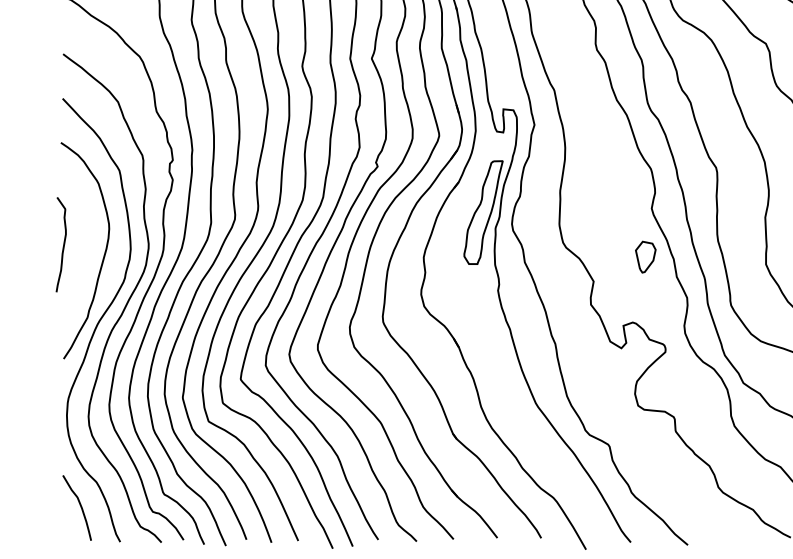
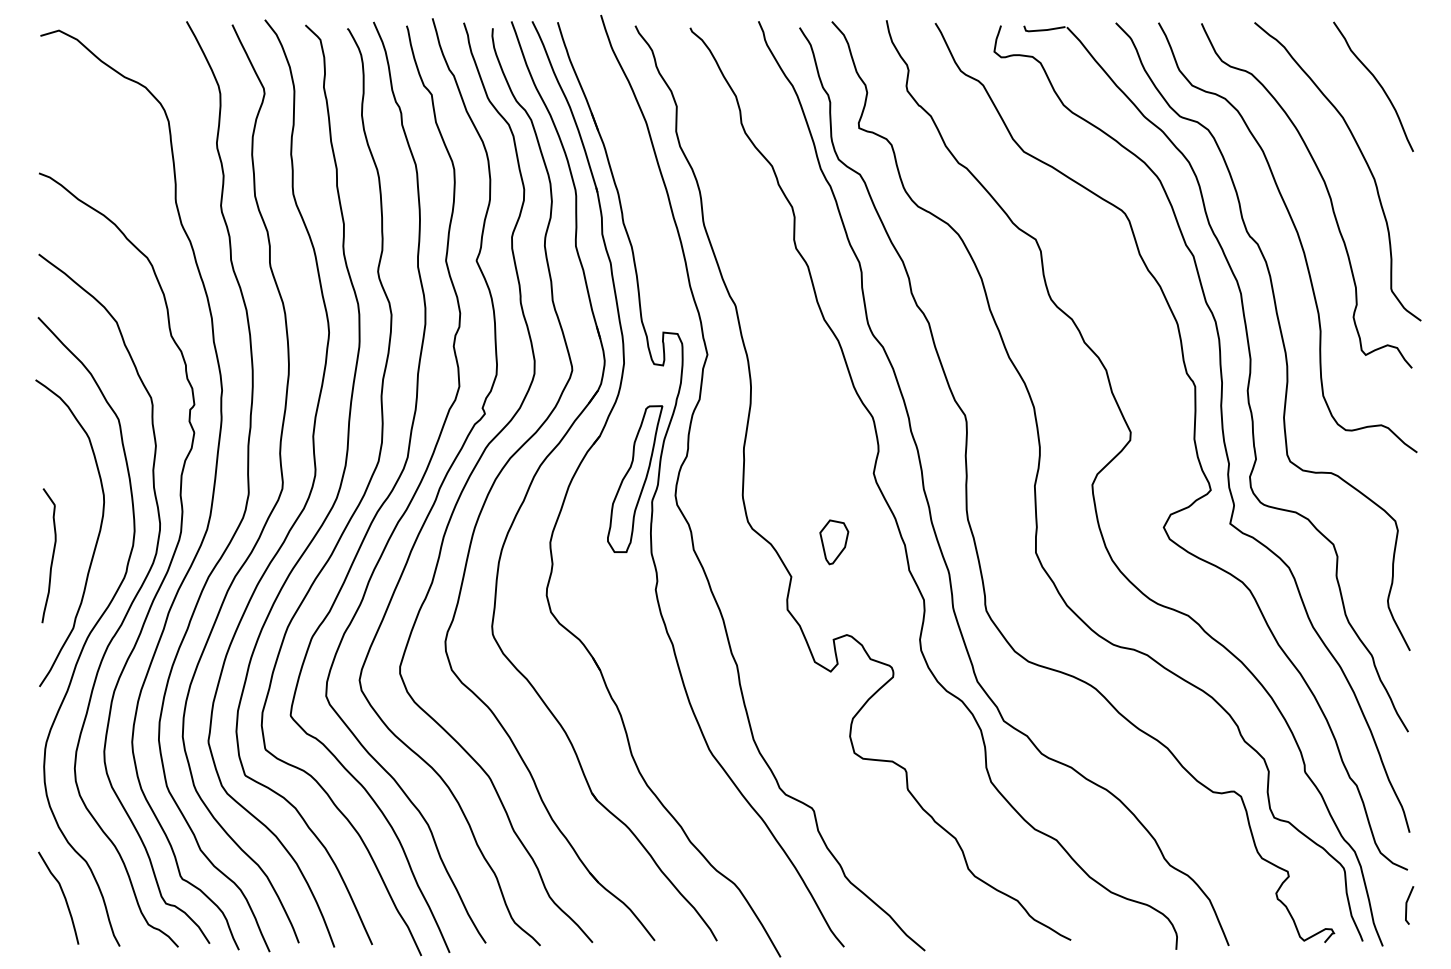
curve: (63, 244) -> (52, 555), moved
part: (645, 257) -> (834, 542), moved

